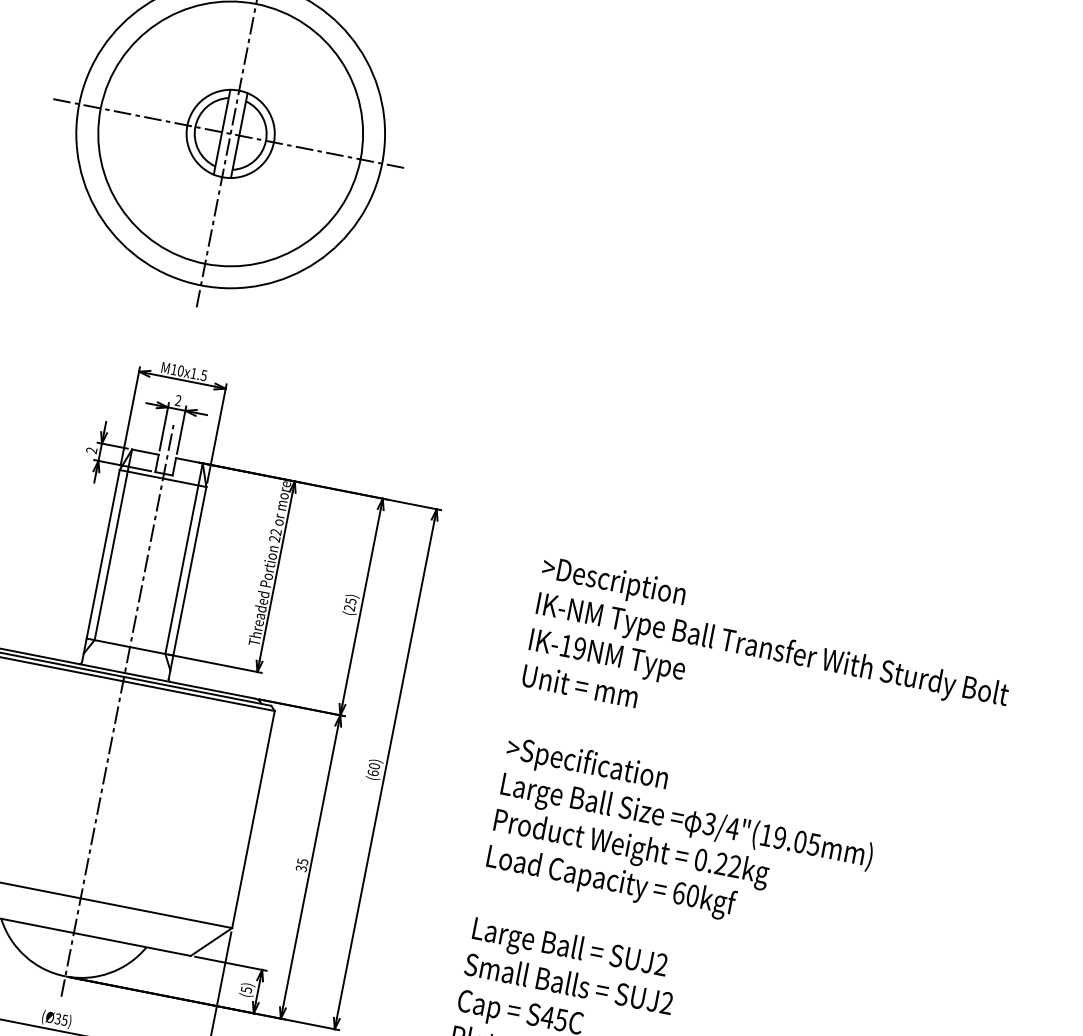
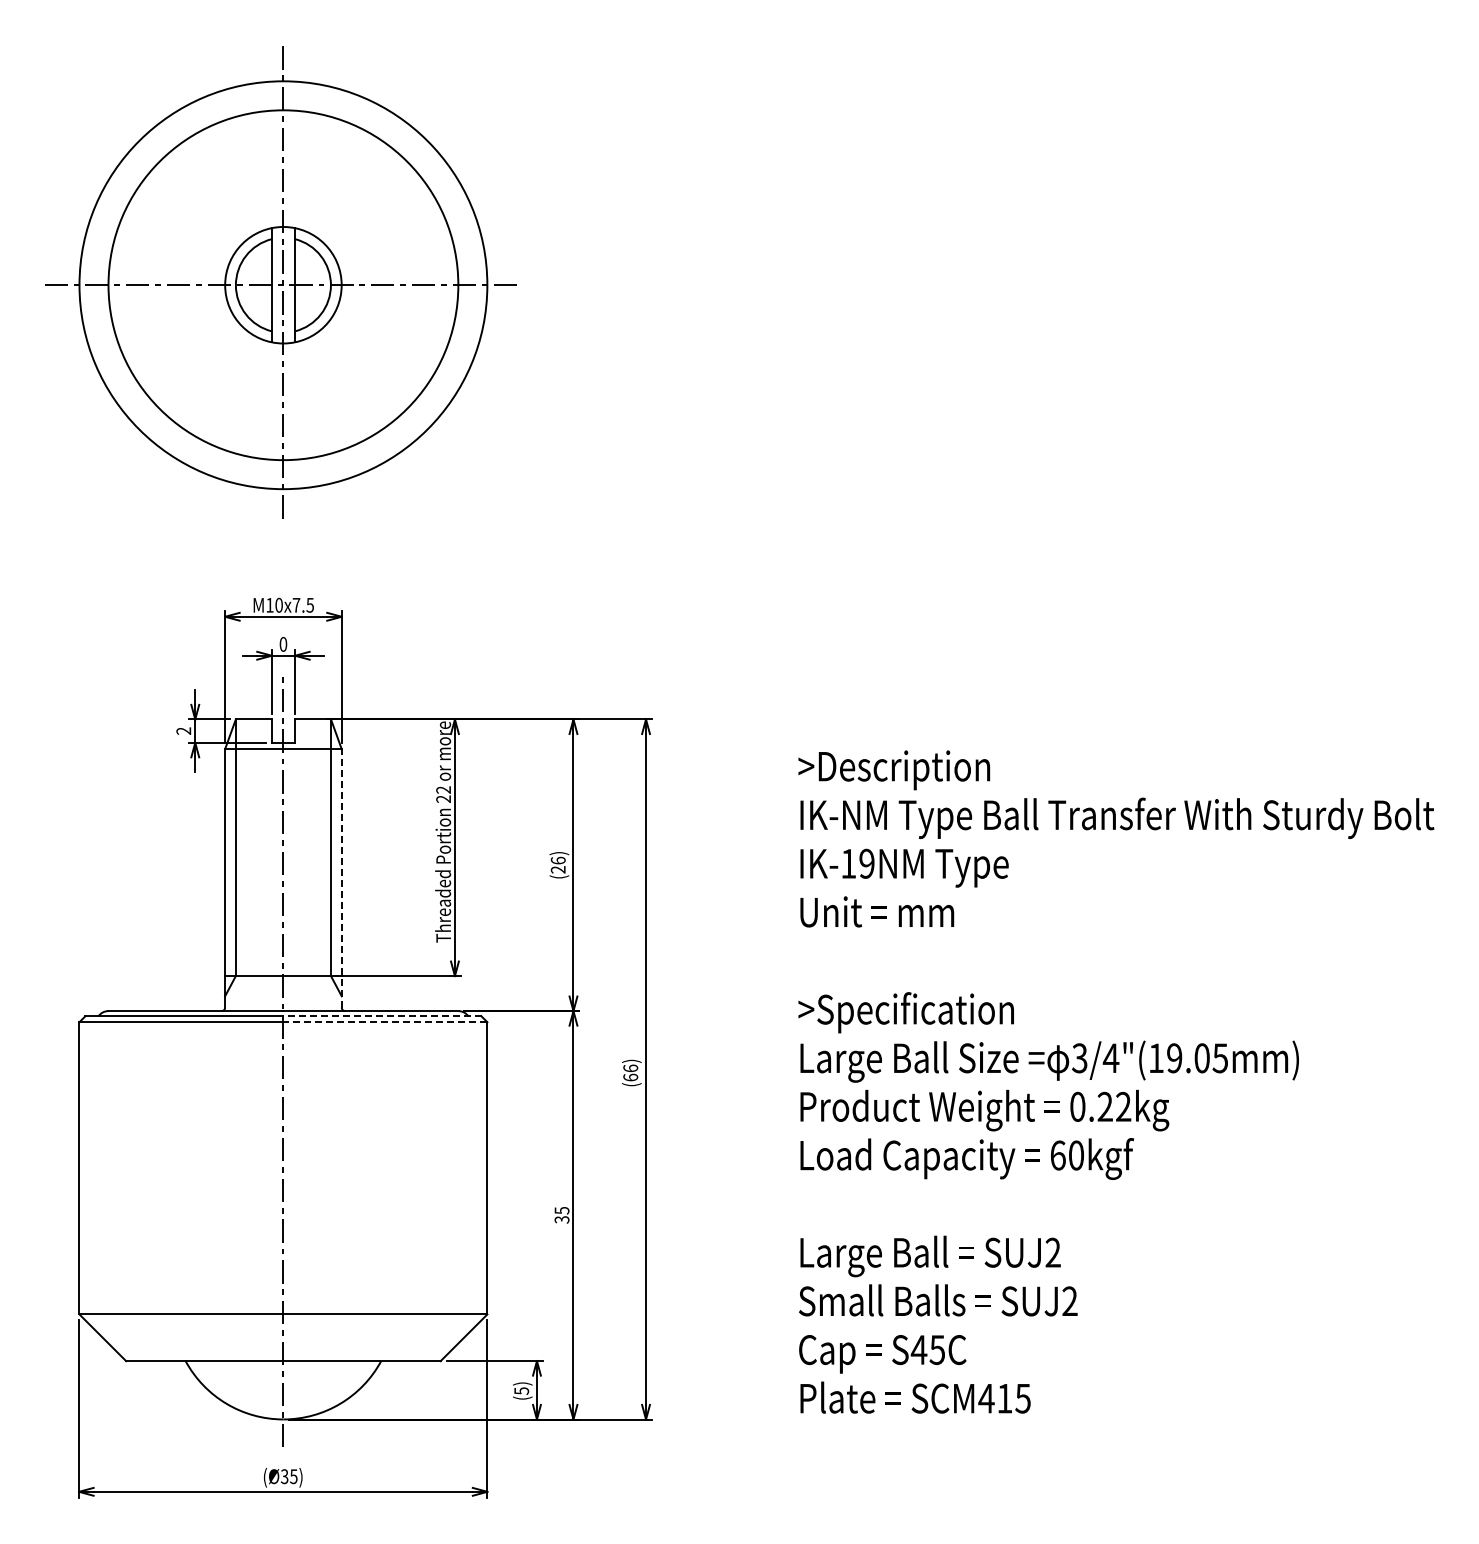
text: (193, 373) -> (296, 605), M10x1.5 -> M10x7.5
text: (178, 400) -> (283, 644), 2 -> 0
line: (187, 583) -> (341, 878), solid -> dashed
text: (350, 601) -> (557, 860), (25) -> (26)
line: (196, 691) -> (381, 1016), solid -> dashed
line: (199, 696) -> (385, 1022), solid -> dashed
text: (374, 766) -> (630, 1068), (60) -> (66)

